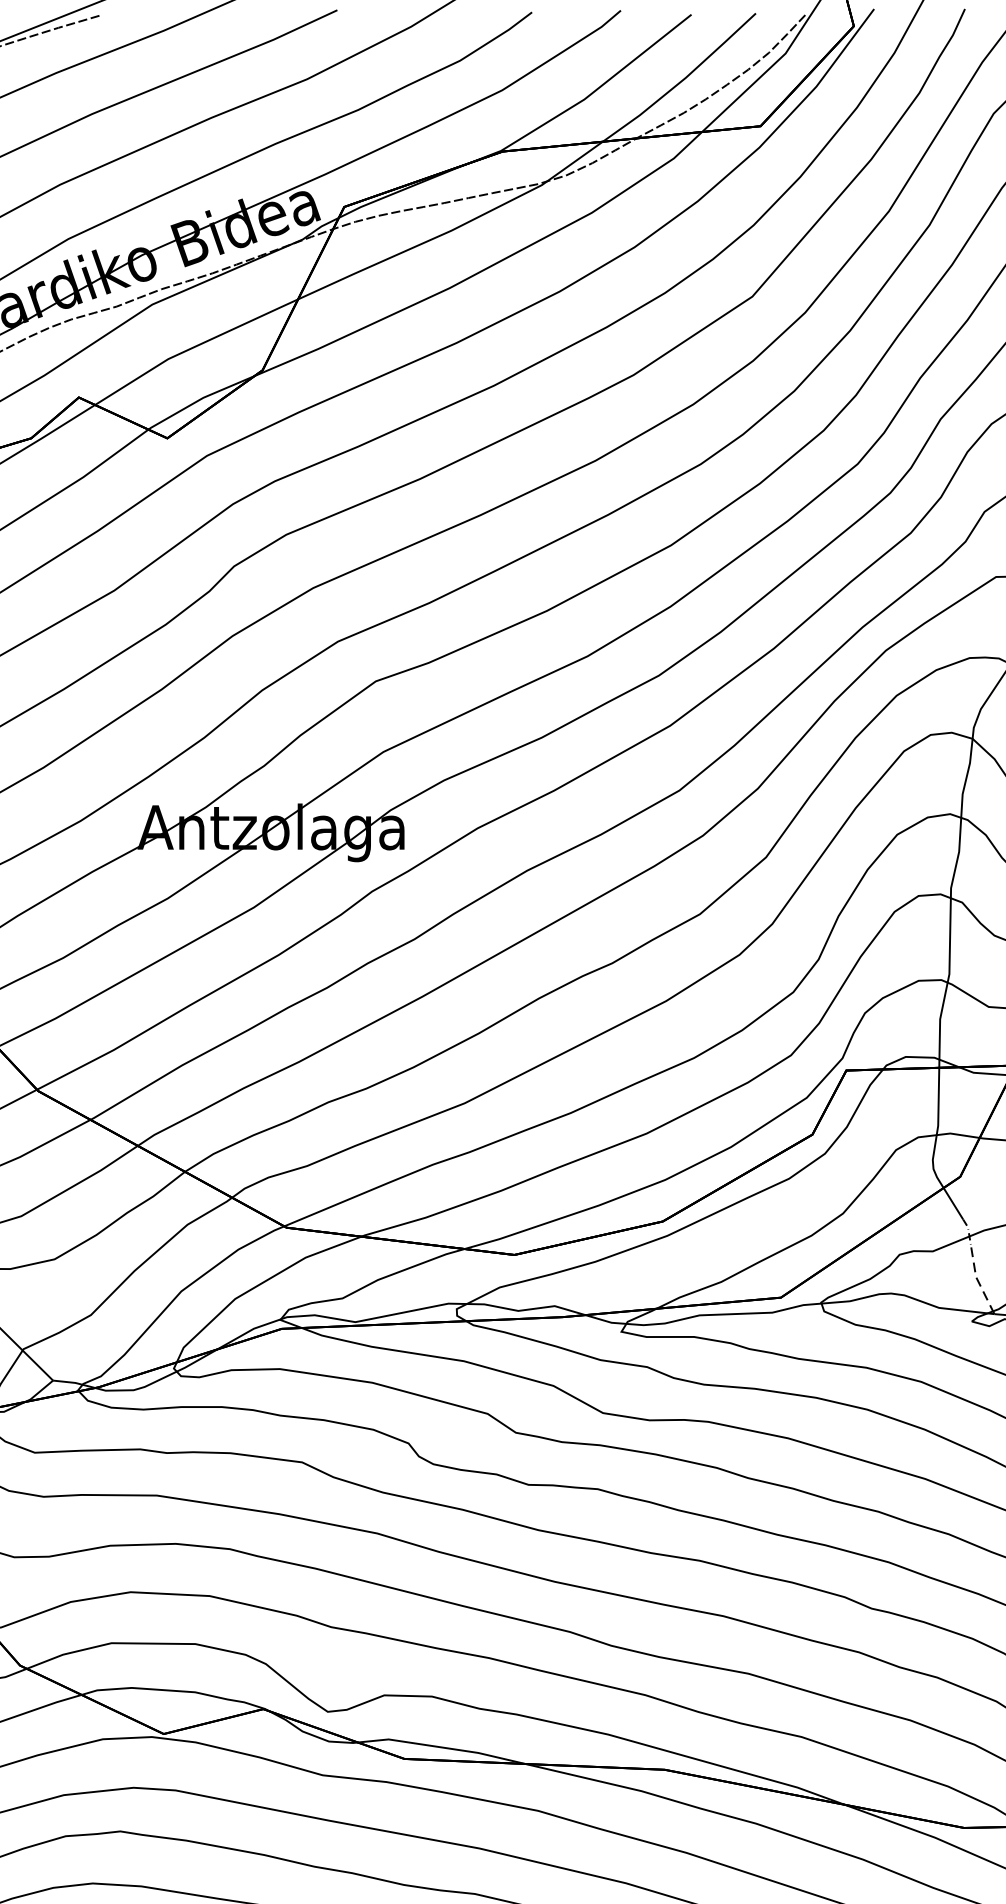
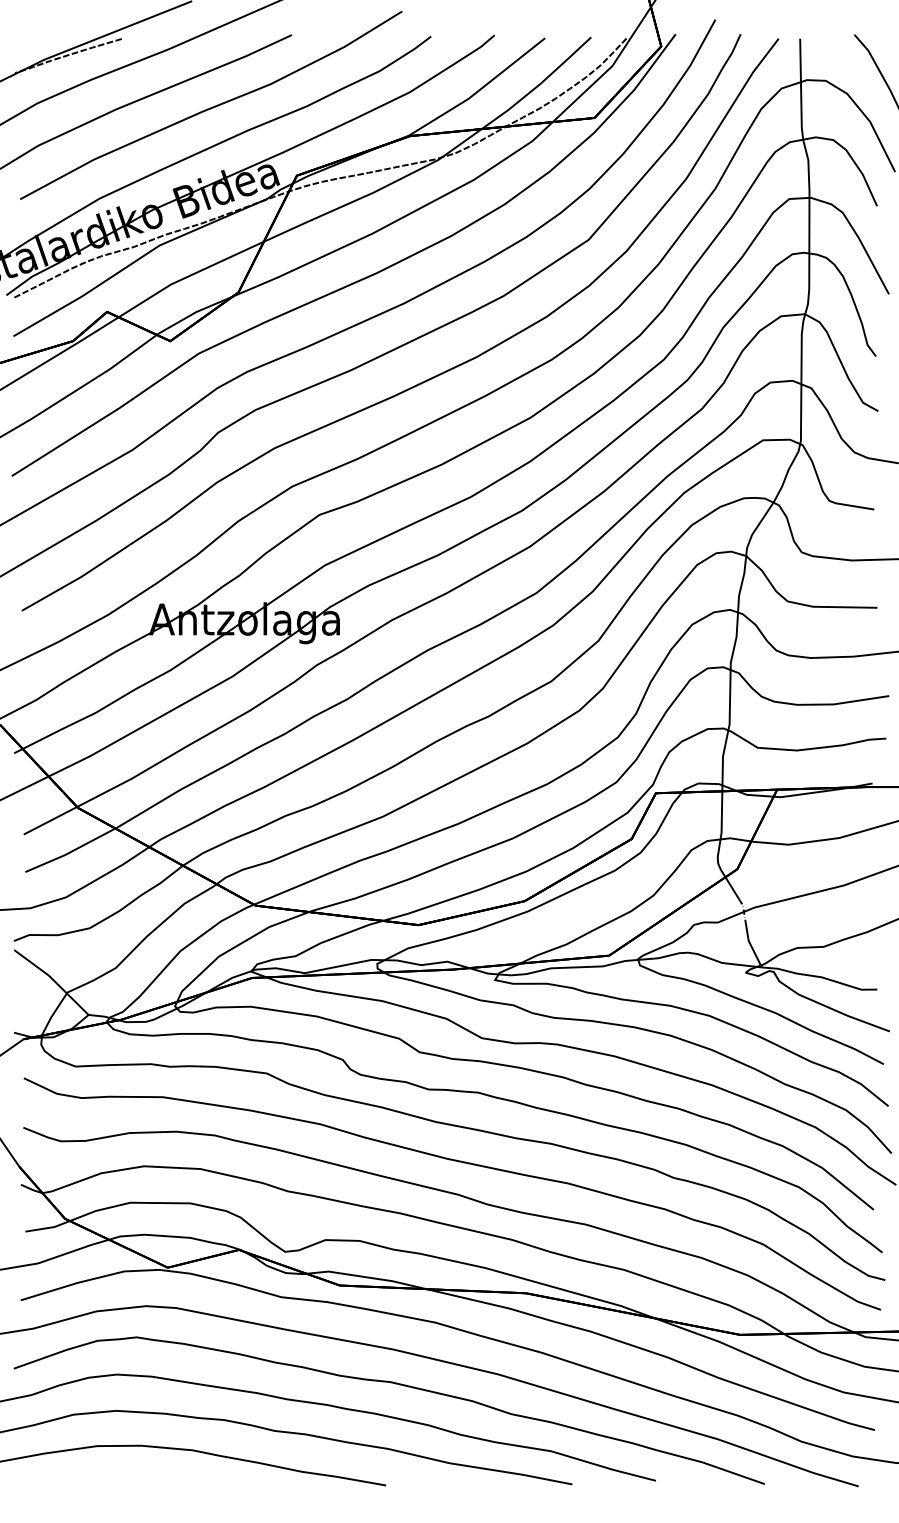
line: (978, 1282) -> (750, 944), dashed -> solid

